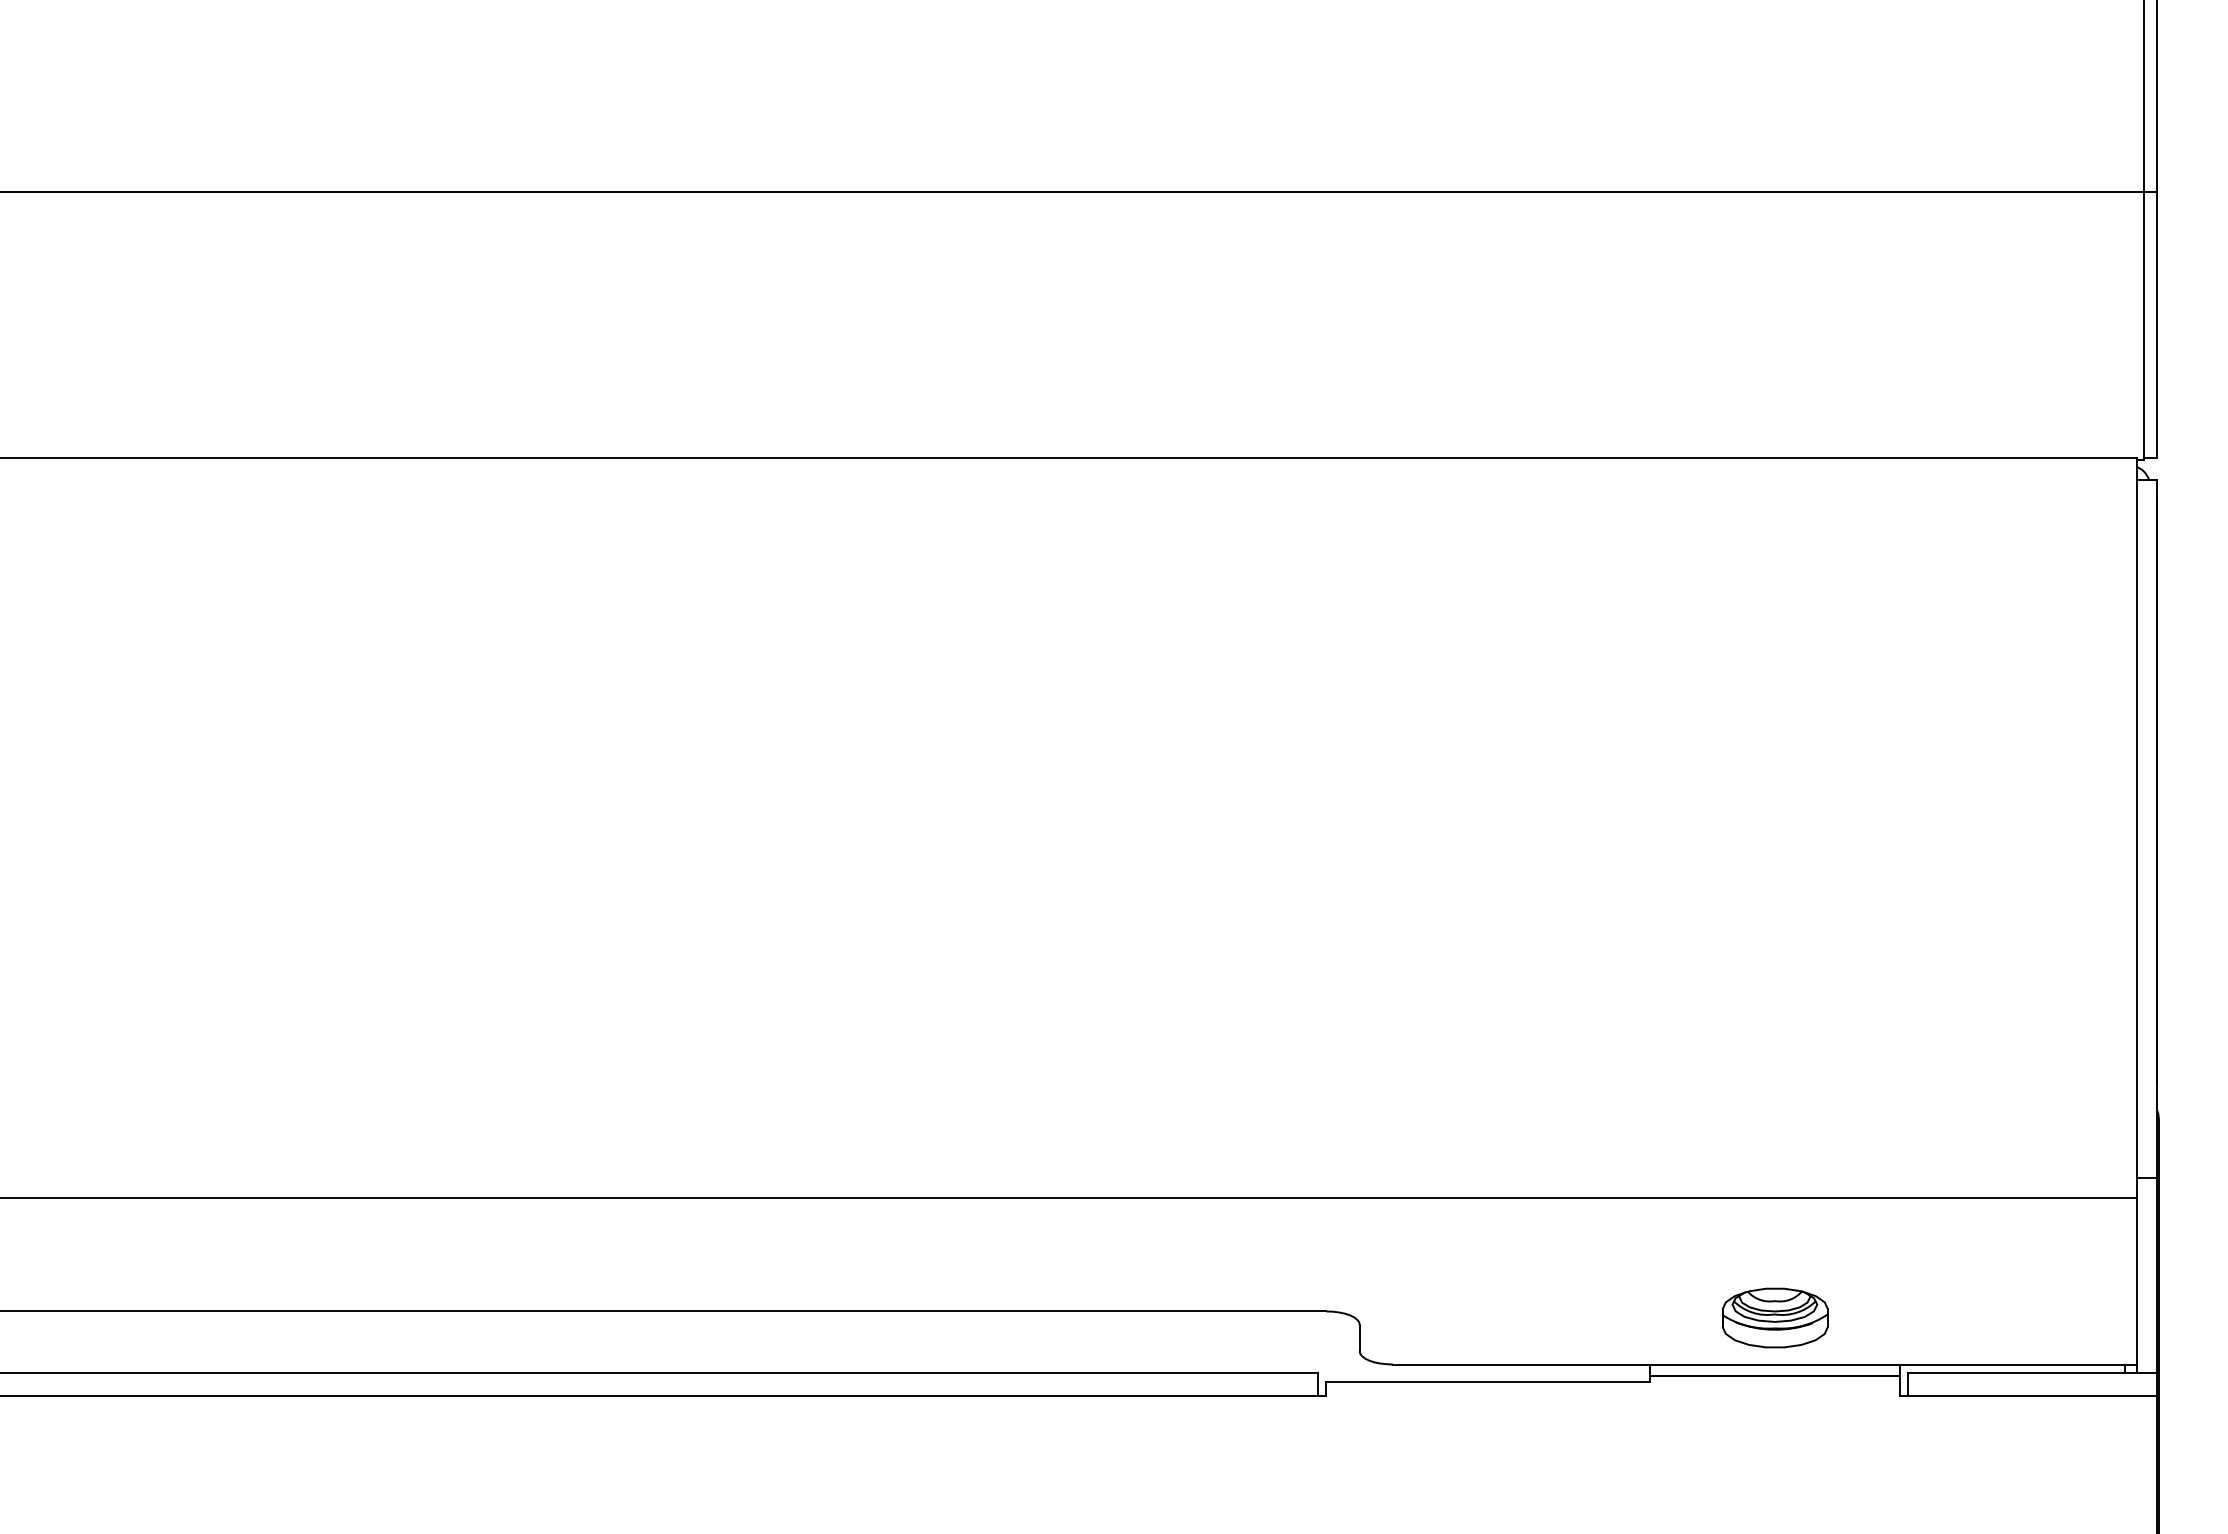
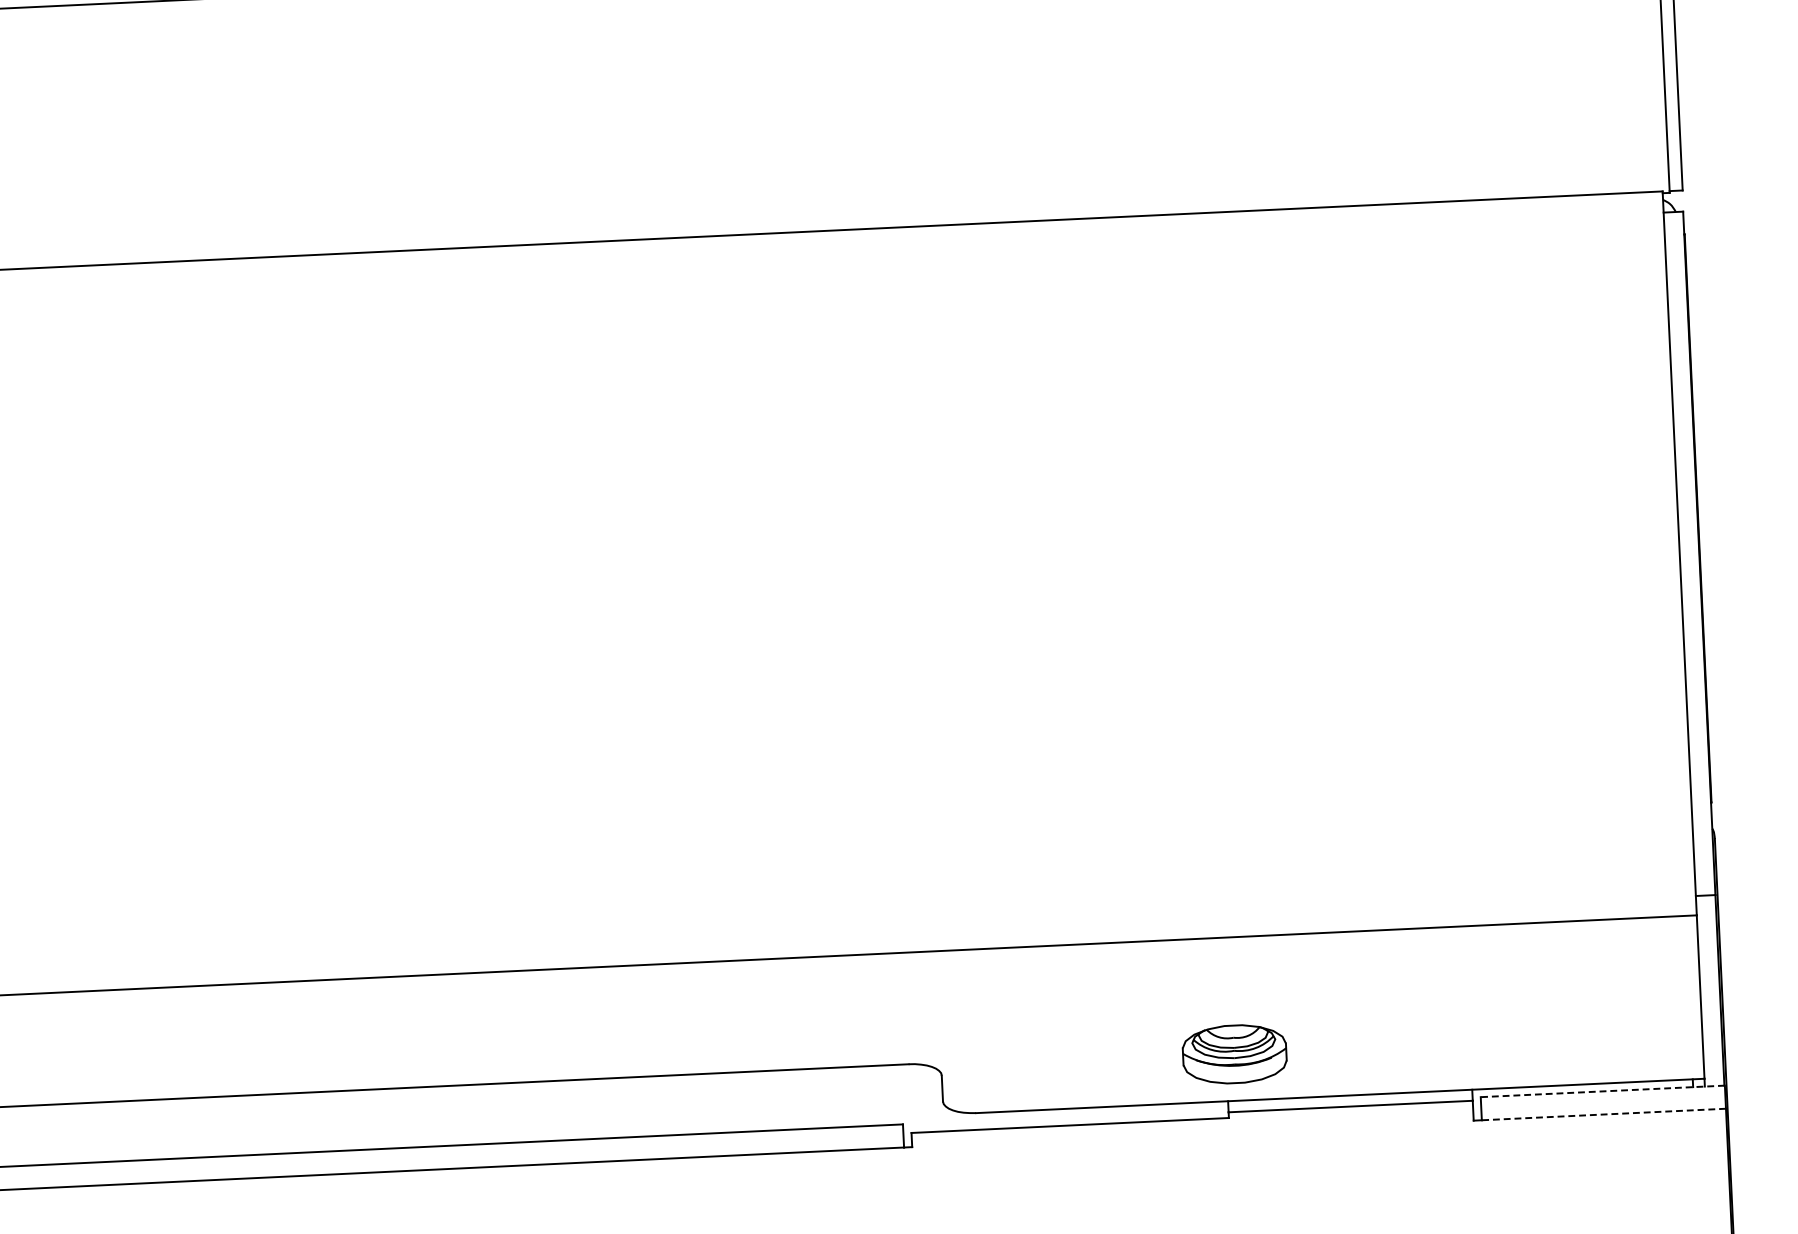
part: (1774, 1317) -> (1234, 1053), moved
line: (2032, 1372) -> (1602, 1091), solid -> dashed
line: (2032, 1396) -> (1603, 1114), solid -> dashed

